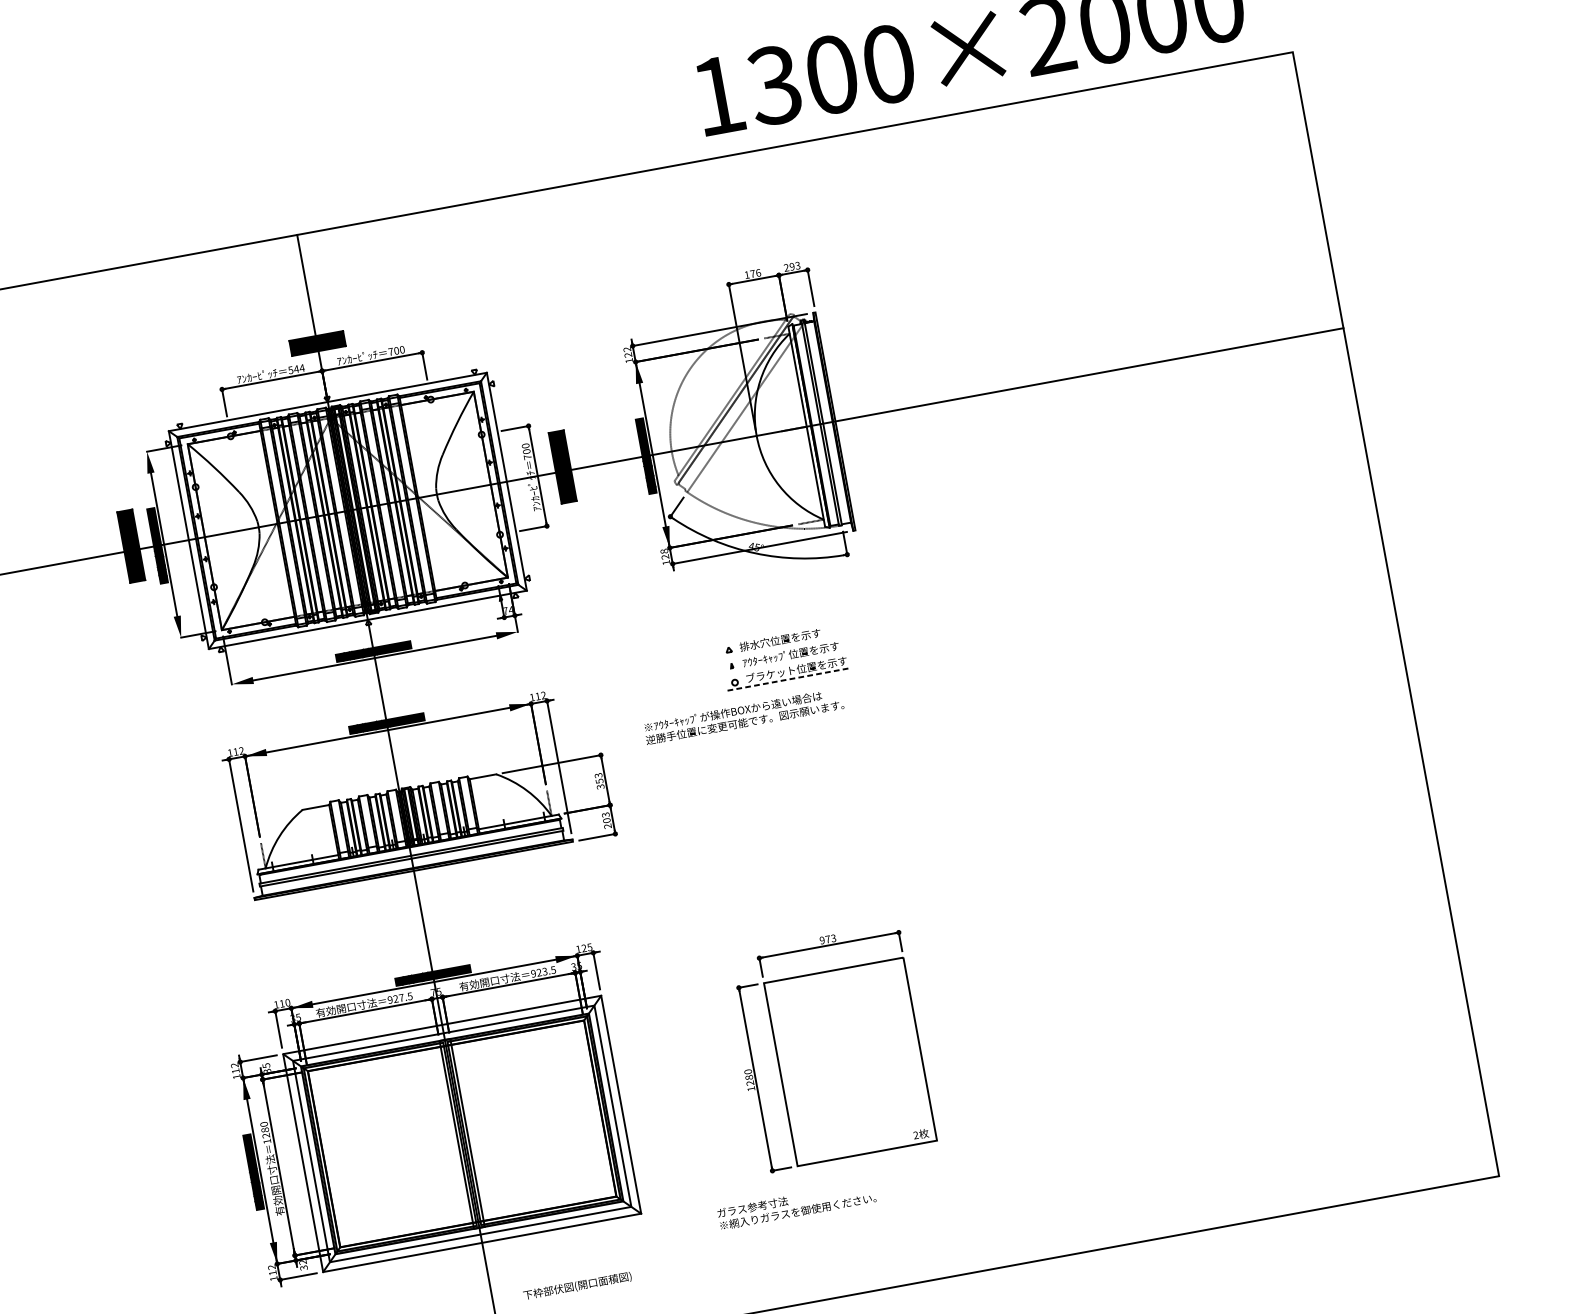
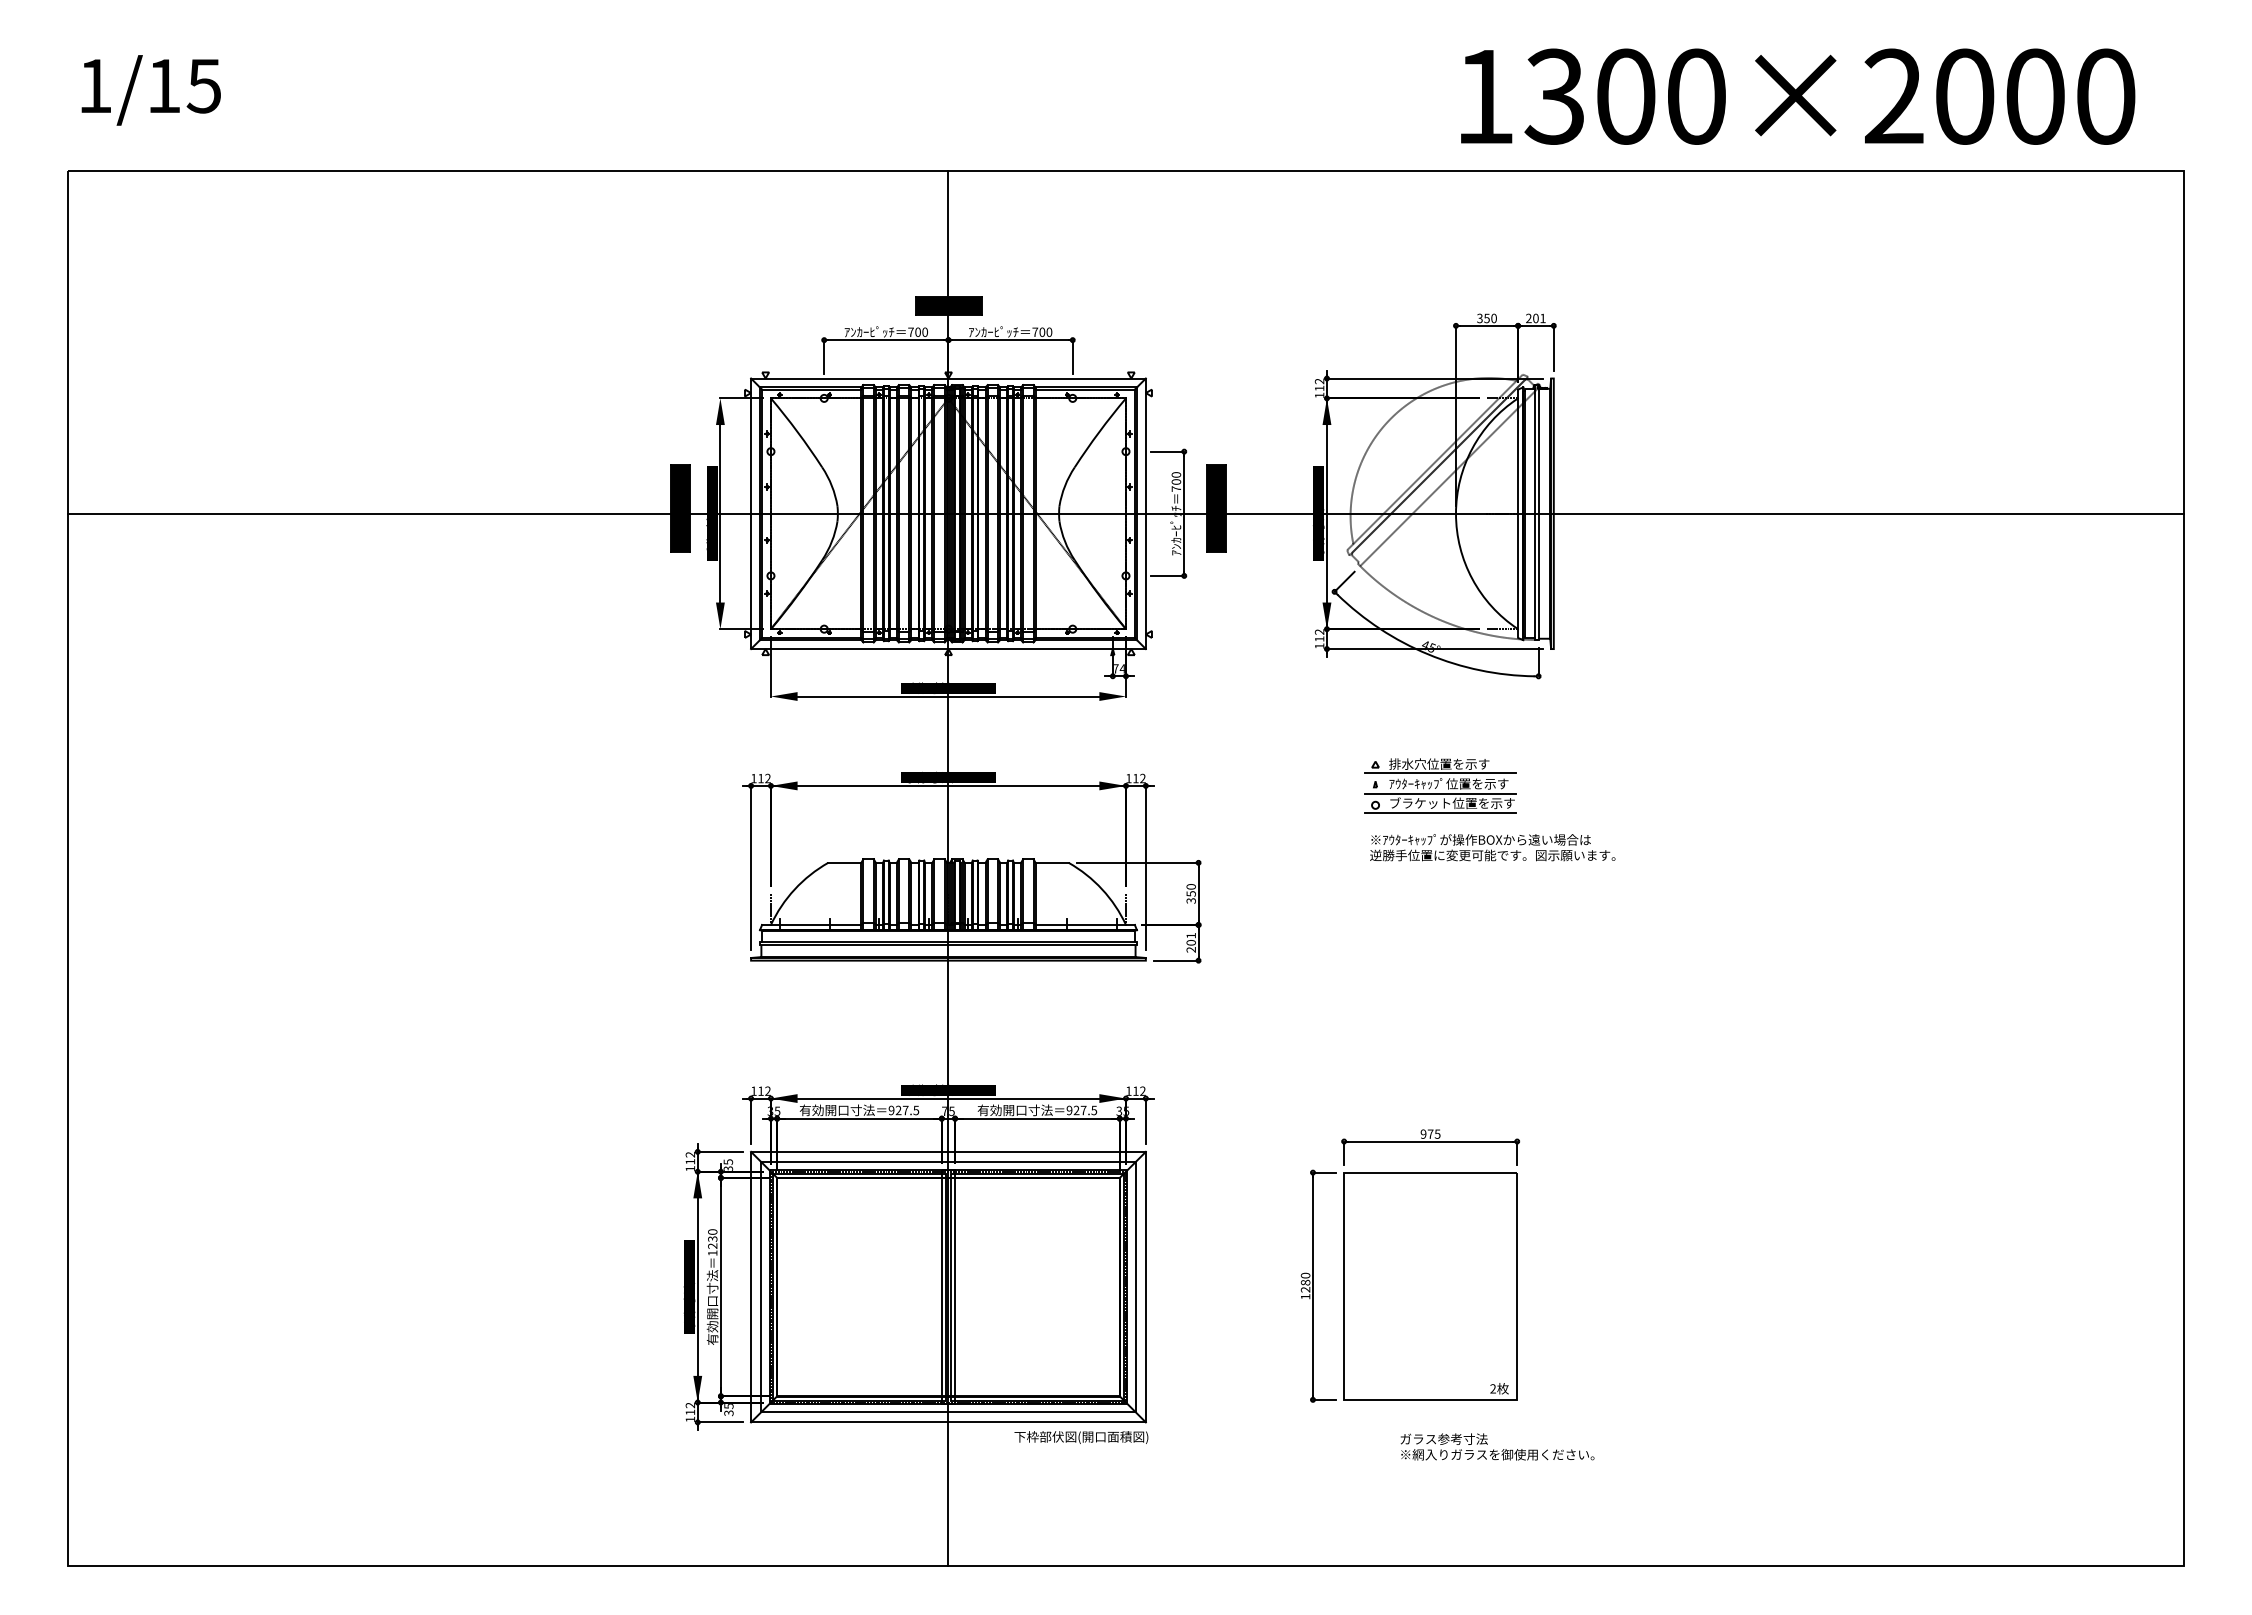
text: (795, 266) -> (1539, 318), 293 -> 201
text: (752, 274) -> (1486, 318), 176 -> 350
text: (628, 355) -> (1319, 388), 122 -> 112
text: (296, 368) -> (918, 331), 544 -> 700
text: (664, 554) -> (1319, 635), 128 -> 112
line: (781, 647) -> (1439, 773), added
line: (784, 663) -> (1439, 793), added
line: (788, 679) -> (1440, 813), dashed -> solid
text: (743, 716) -> (1492, 847), moved
text: (597, 775) -> (1190, 886), 353 -> 350
text: (605, 814) -> (1190, 935), 203 -> 201
text: (833, 937) -> (1437, 1133), 973 -> 975
text: (587, 947) -> (1139, 1090), 125 -> 112
text: (544, 971) -> (1083, 1110), 923.5 -> 927.5
text: (287, 1002) -> (767, 1090), 110 -> 112
text: (264, 1129) -> (712, 1238), 1280 -> 1230
text: (796, 1205) -> (1497, 1446), moved
text: (302, 1262) -> (728, 1406), 32 -> 35
text: (577, 1286) -> (1081, 1437), moved

